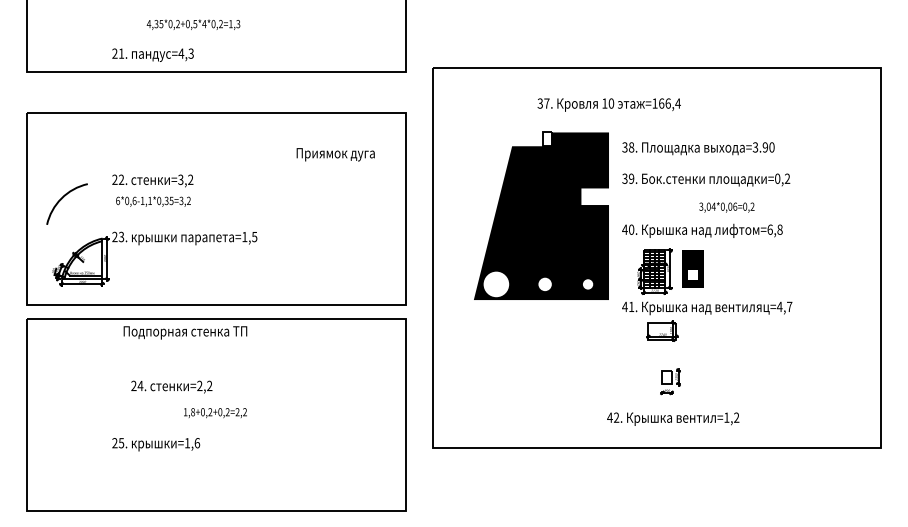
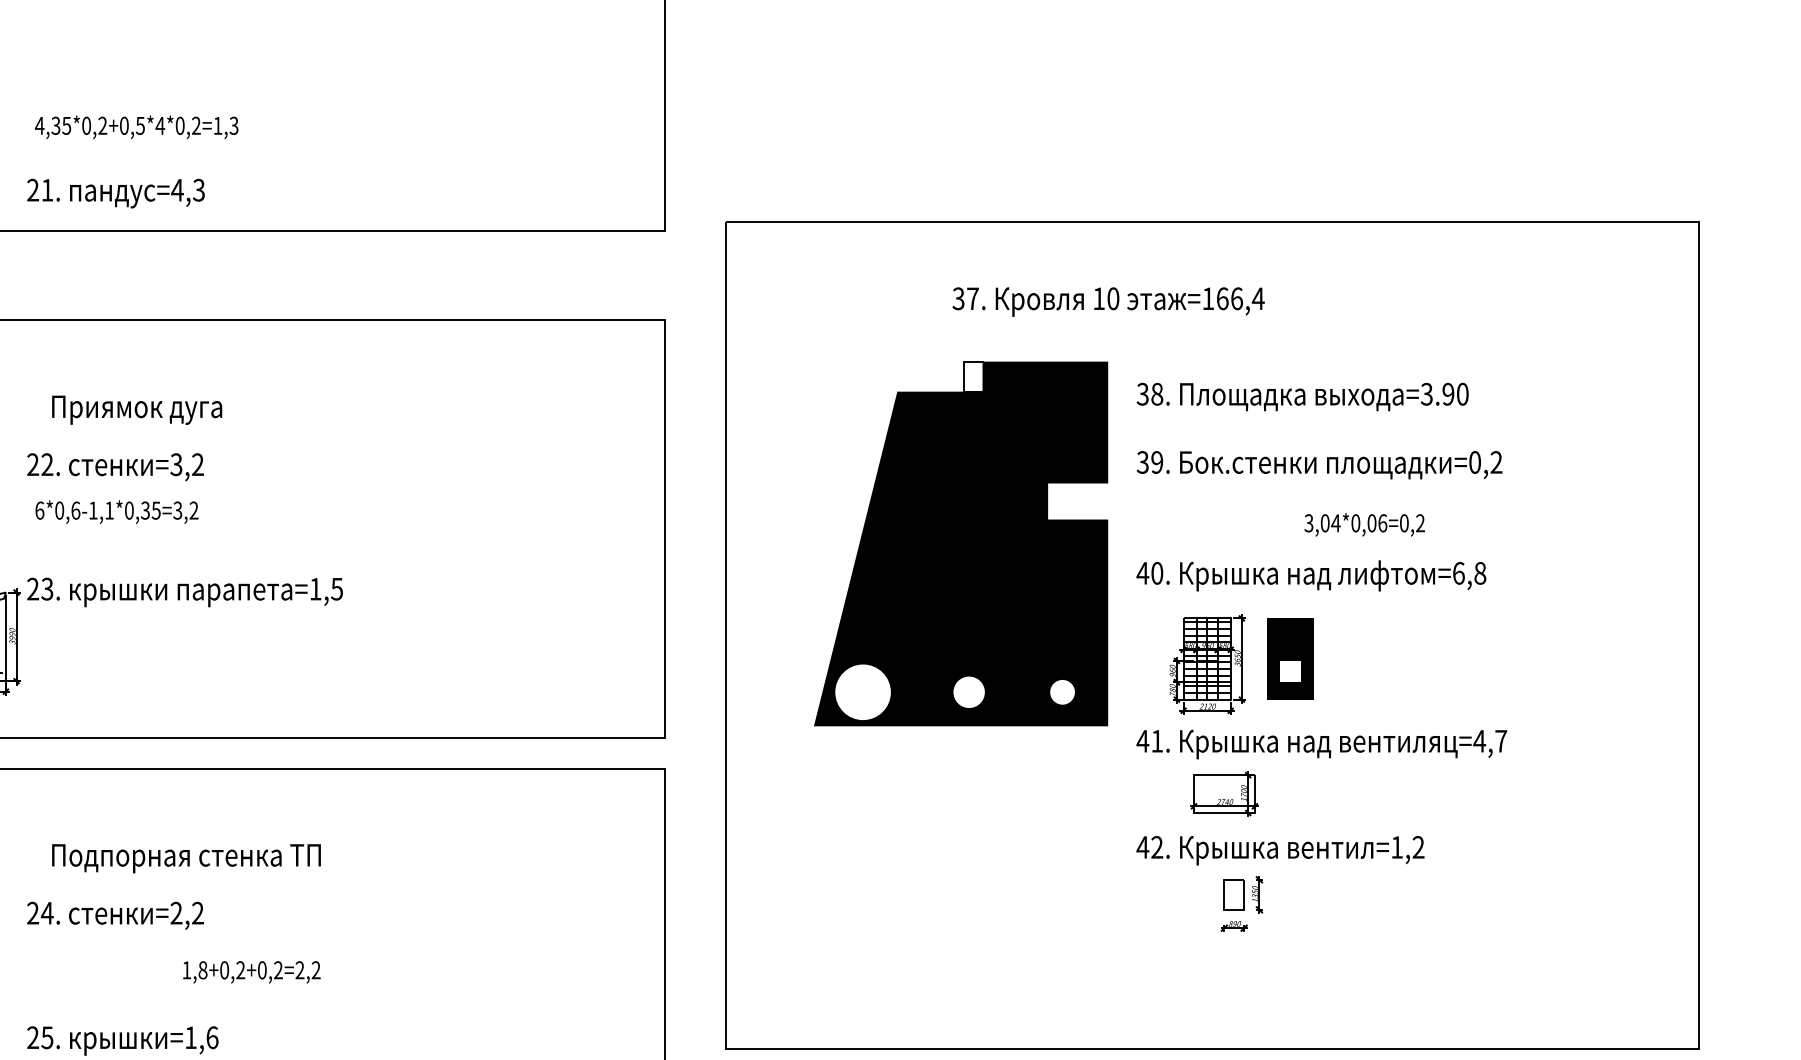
text: (193, 24) -> (136, 126), moved
text: (335, 154) -> (136, 409), moved
text: (185, 332) -> (186, 857), moved
text: (171, 386) -> (114, 914), moved
text: (673, 418) -> (1281, 849), moved

